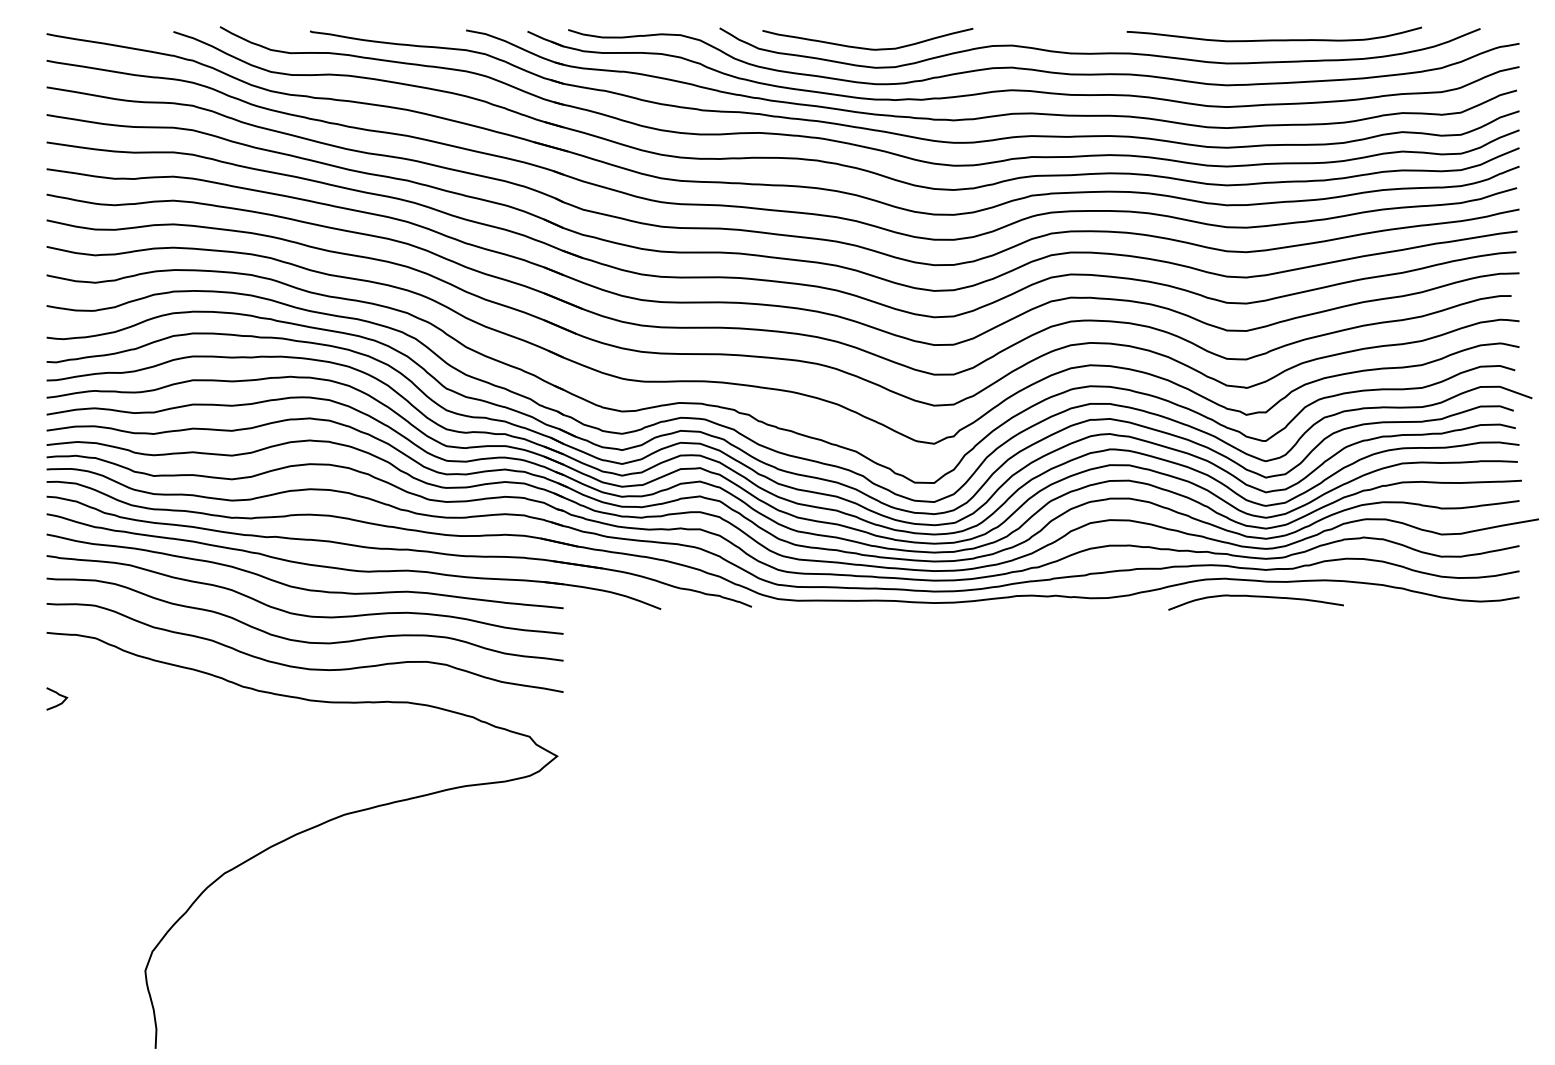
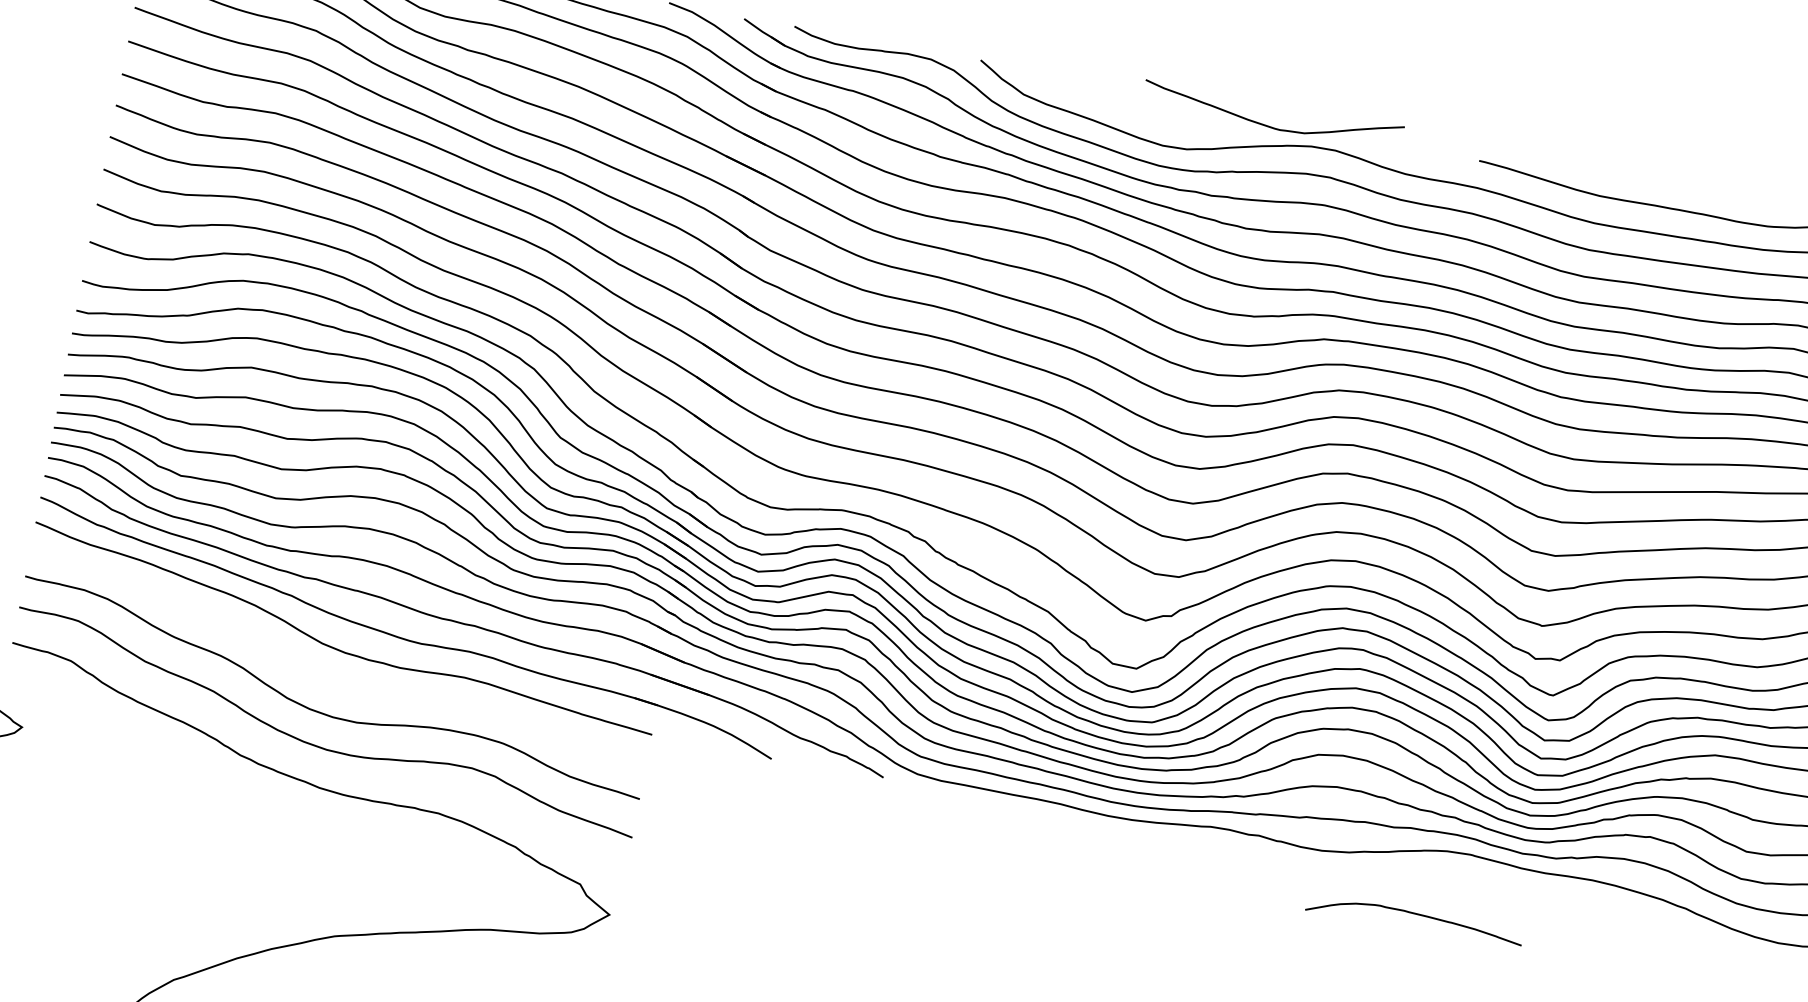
curve: (865, 47) -> (1268, 124), moved
curve: (1255, 597) -> (1414, 915), moved
curve: (299, 613) -> (327, 678), removed

